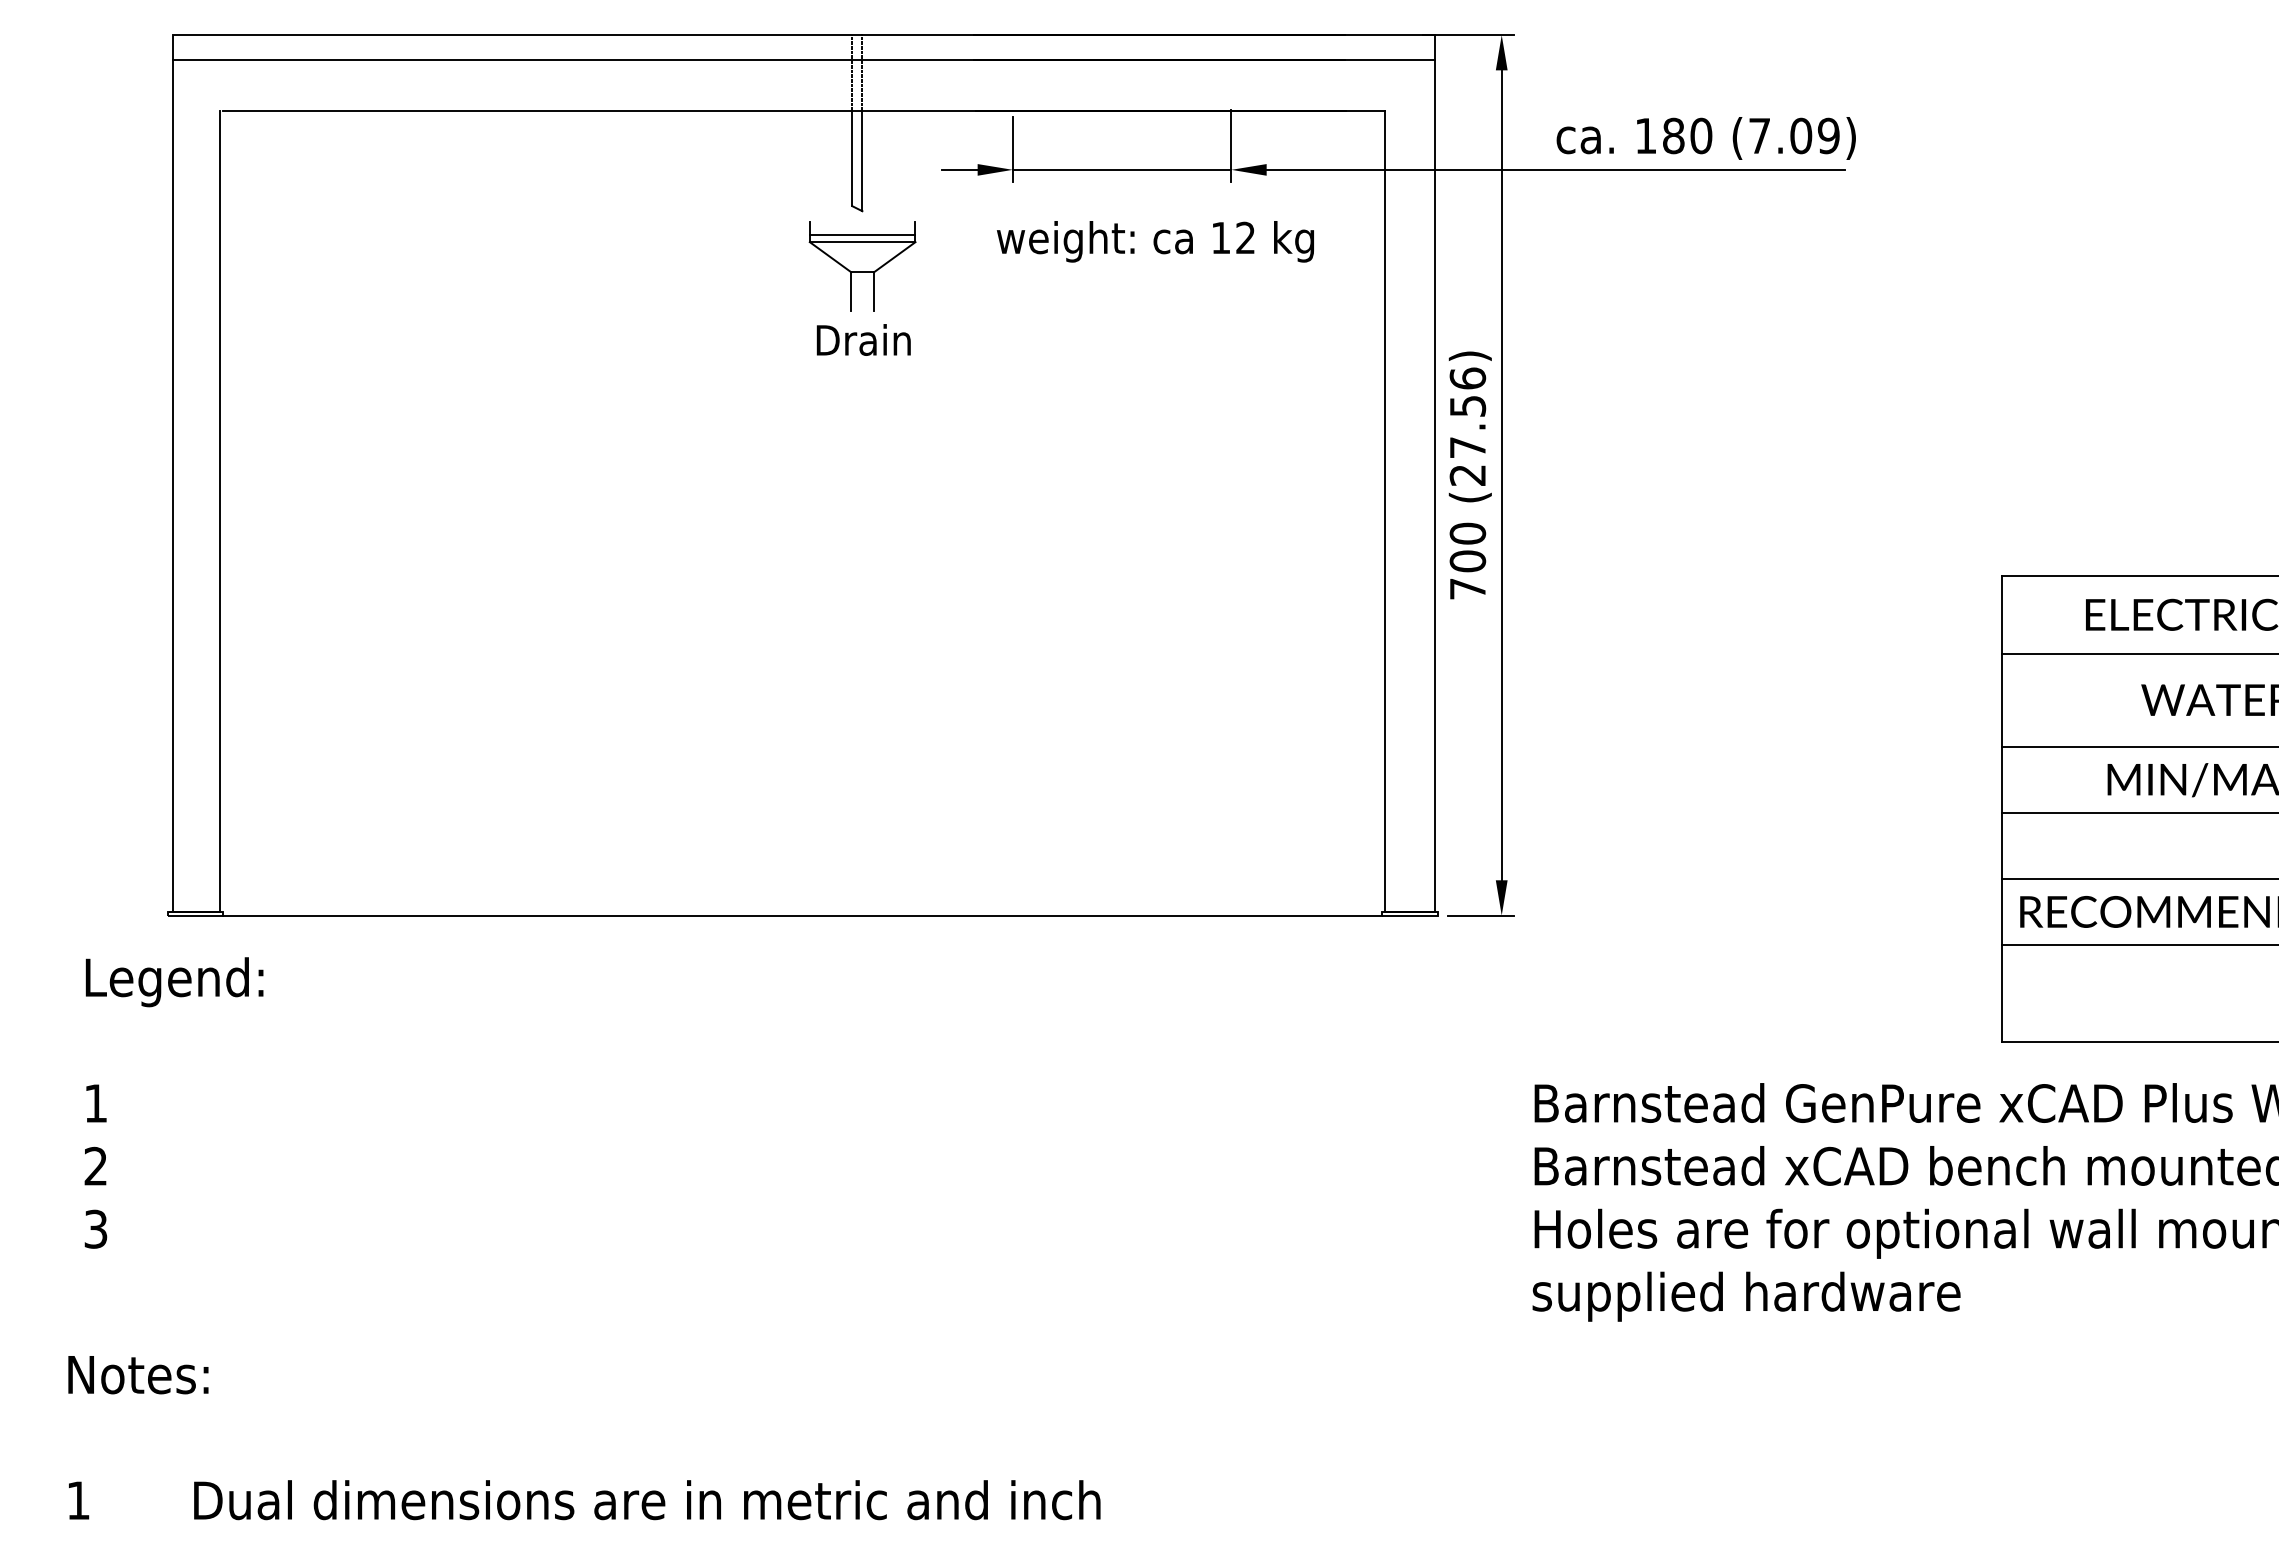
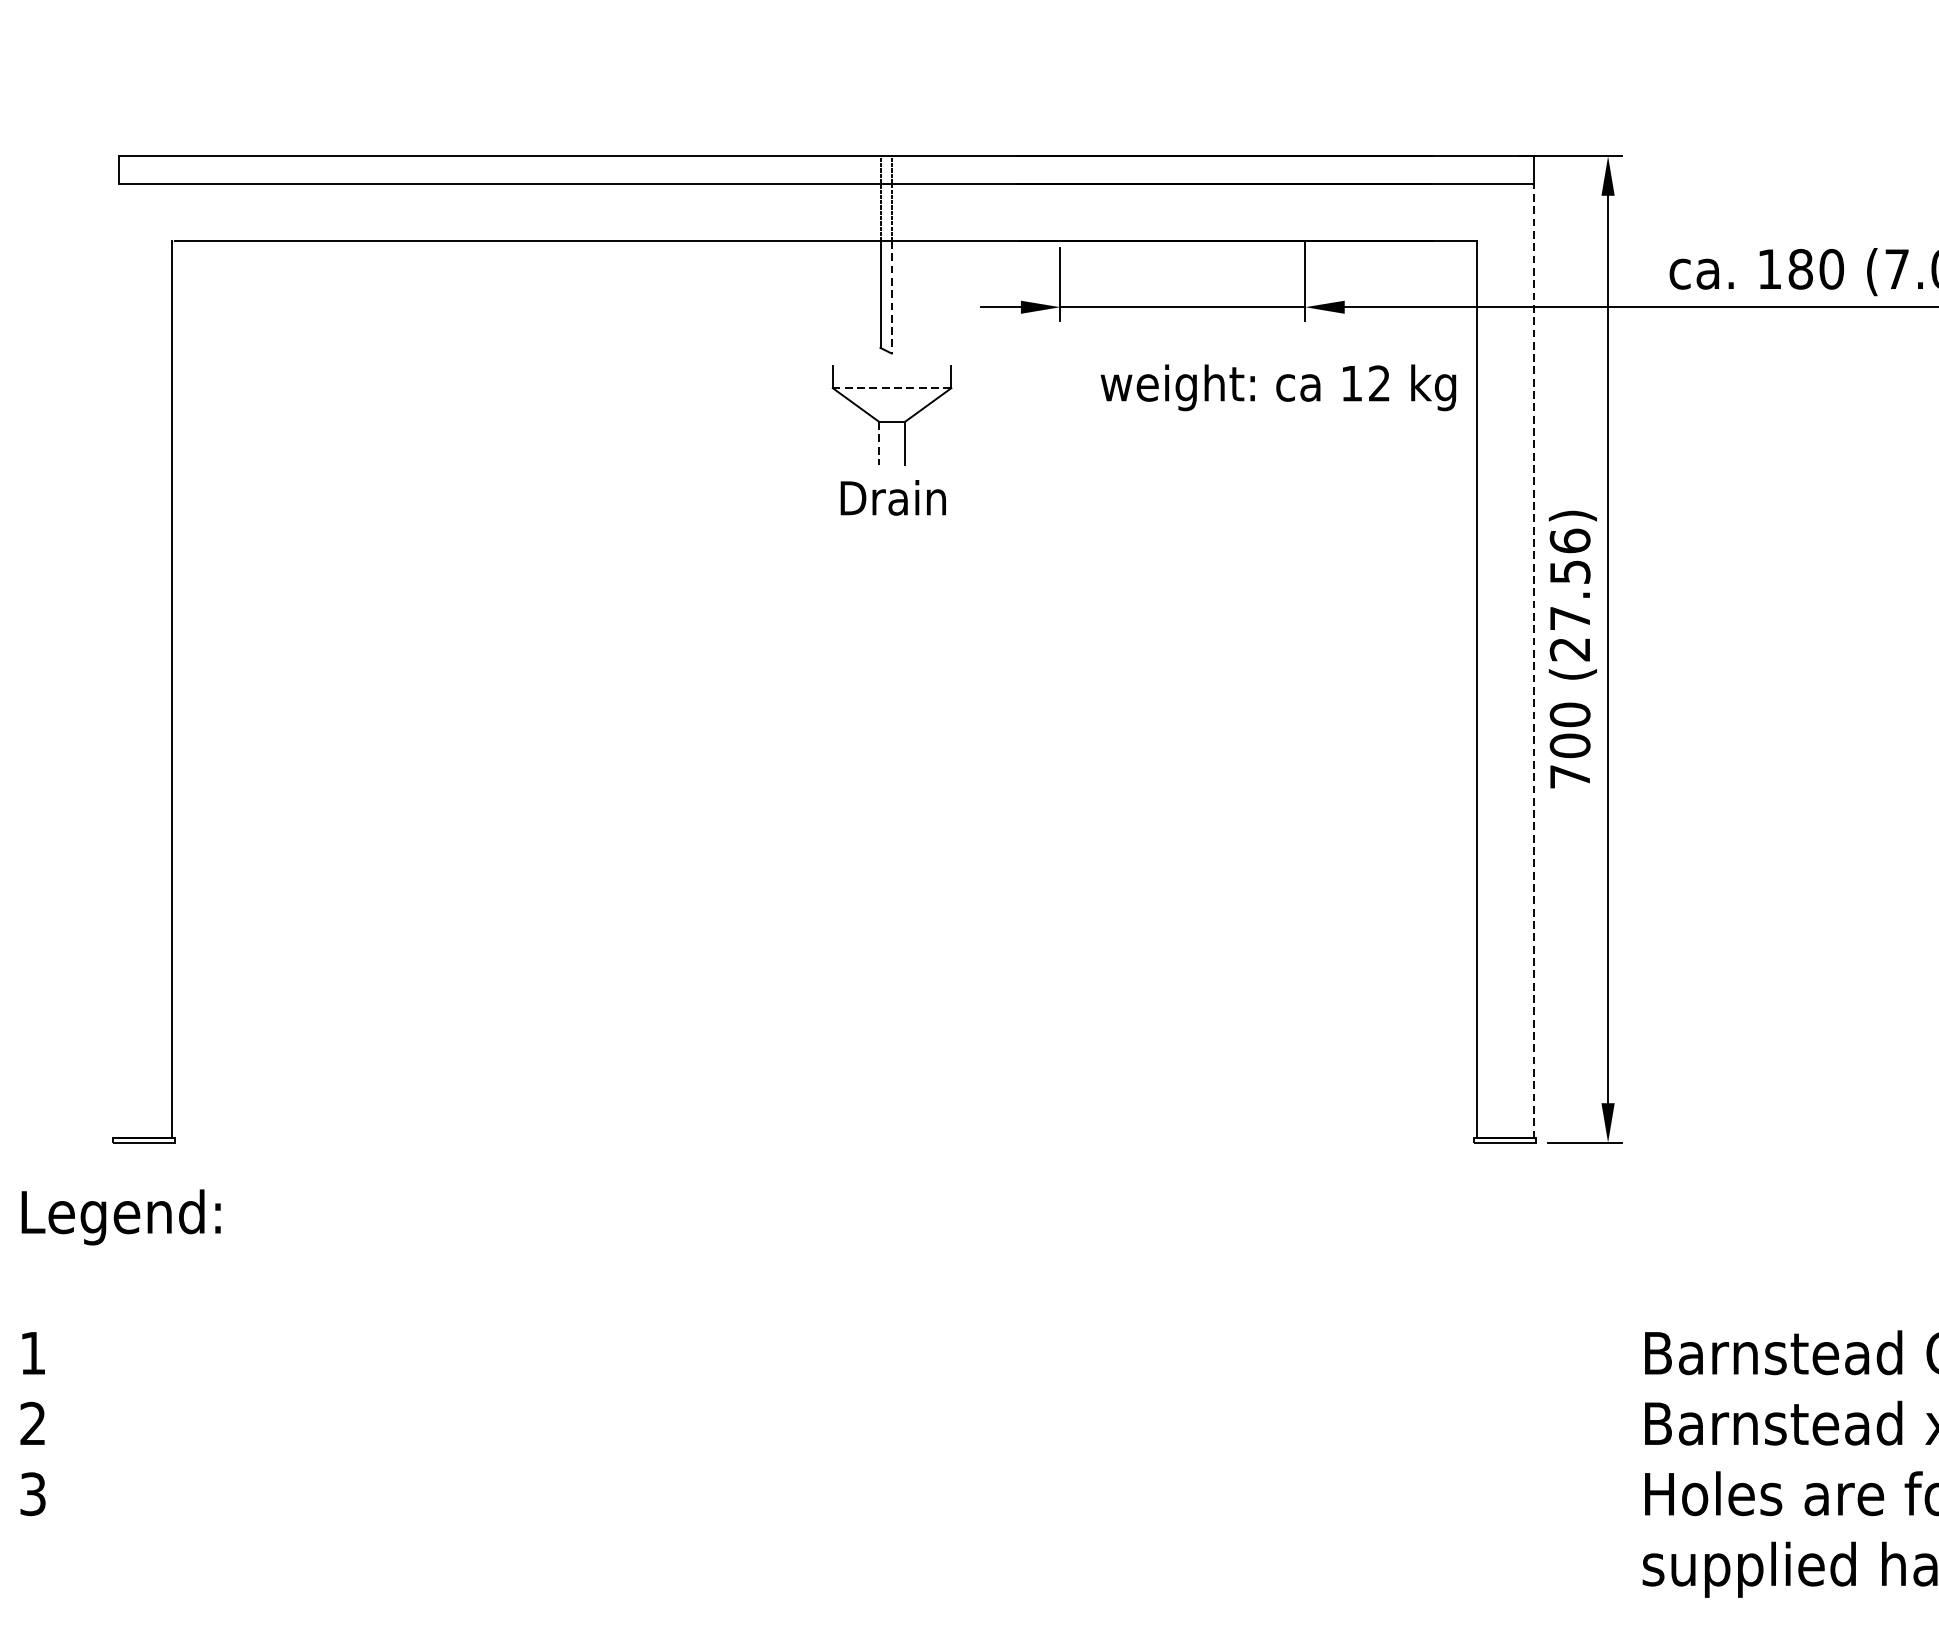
line: (862, 161) -> (891, 297), solid -> dashed
line: (862, 234) -> (891, 379), removed
text: (1155, 241) -> (1278, 387), moved
line: (862, 242) -> (891, 388), solid -> dashed
line: (851, 292) -> (879, 444), solid -> dashed
line: (172, 485) -> (118, 660), removed
line: (1435, 486) -> (1533, 661), solid -> dashed
line: (802, 915) -> (824, 1142), removed

